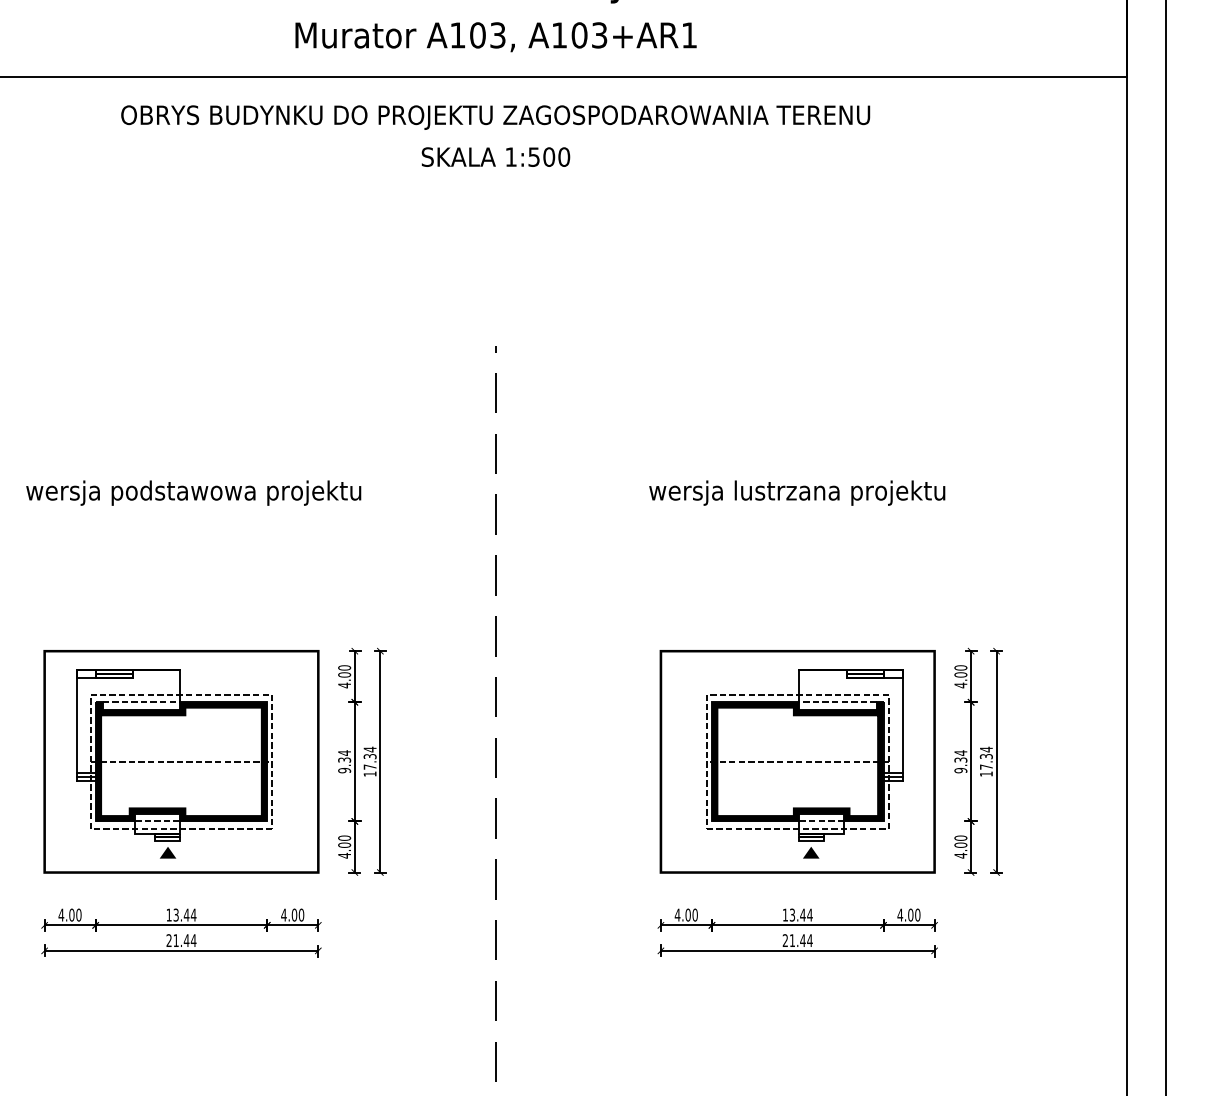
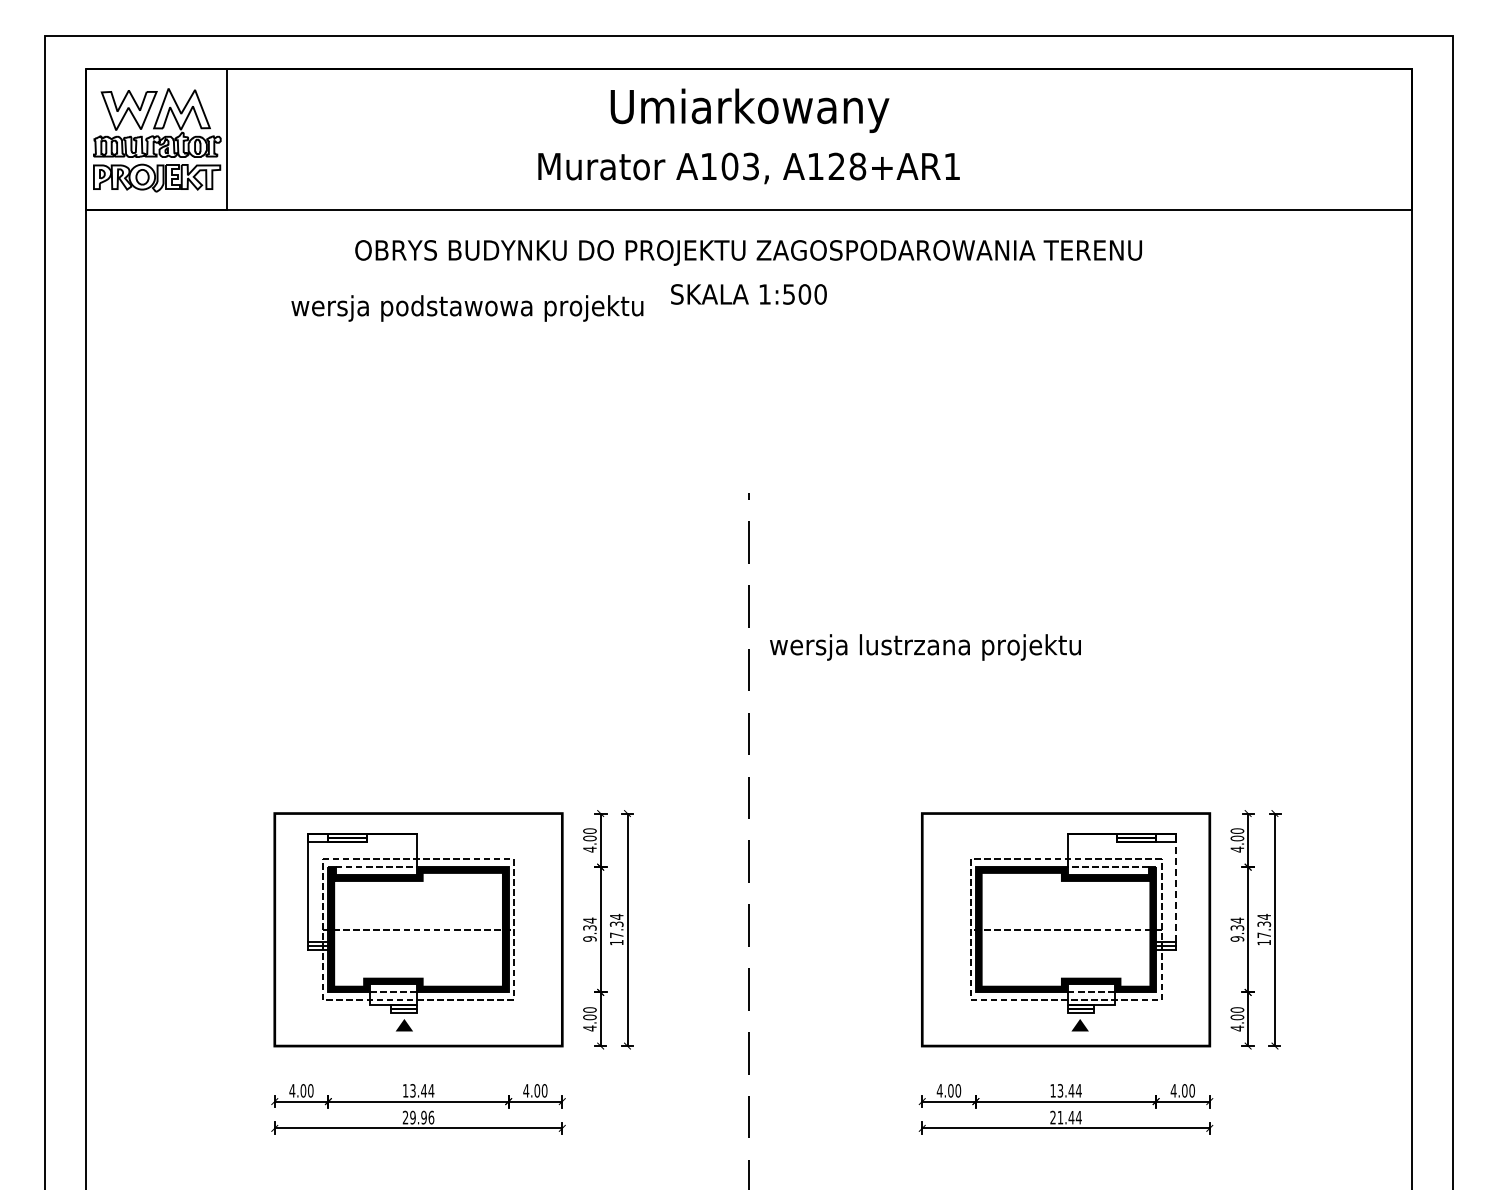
text: (589, 35) -> (847, 166), A103+AR1 -> A128+AR1
text: (193, 493) -> (467, 308), moved
text: (797, 493) -> (925, 647), moved
line: (902, 721) -> (1176, 887), solid -> dashed
text: (185, 940) -> (422, 1117), 21.44 -> 29.96

